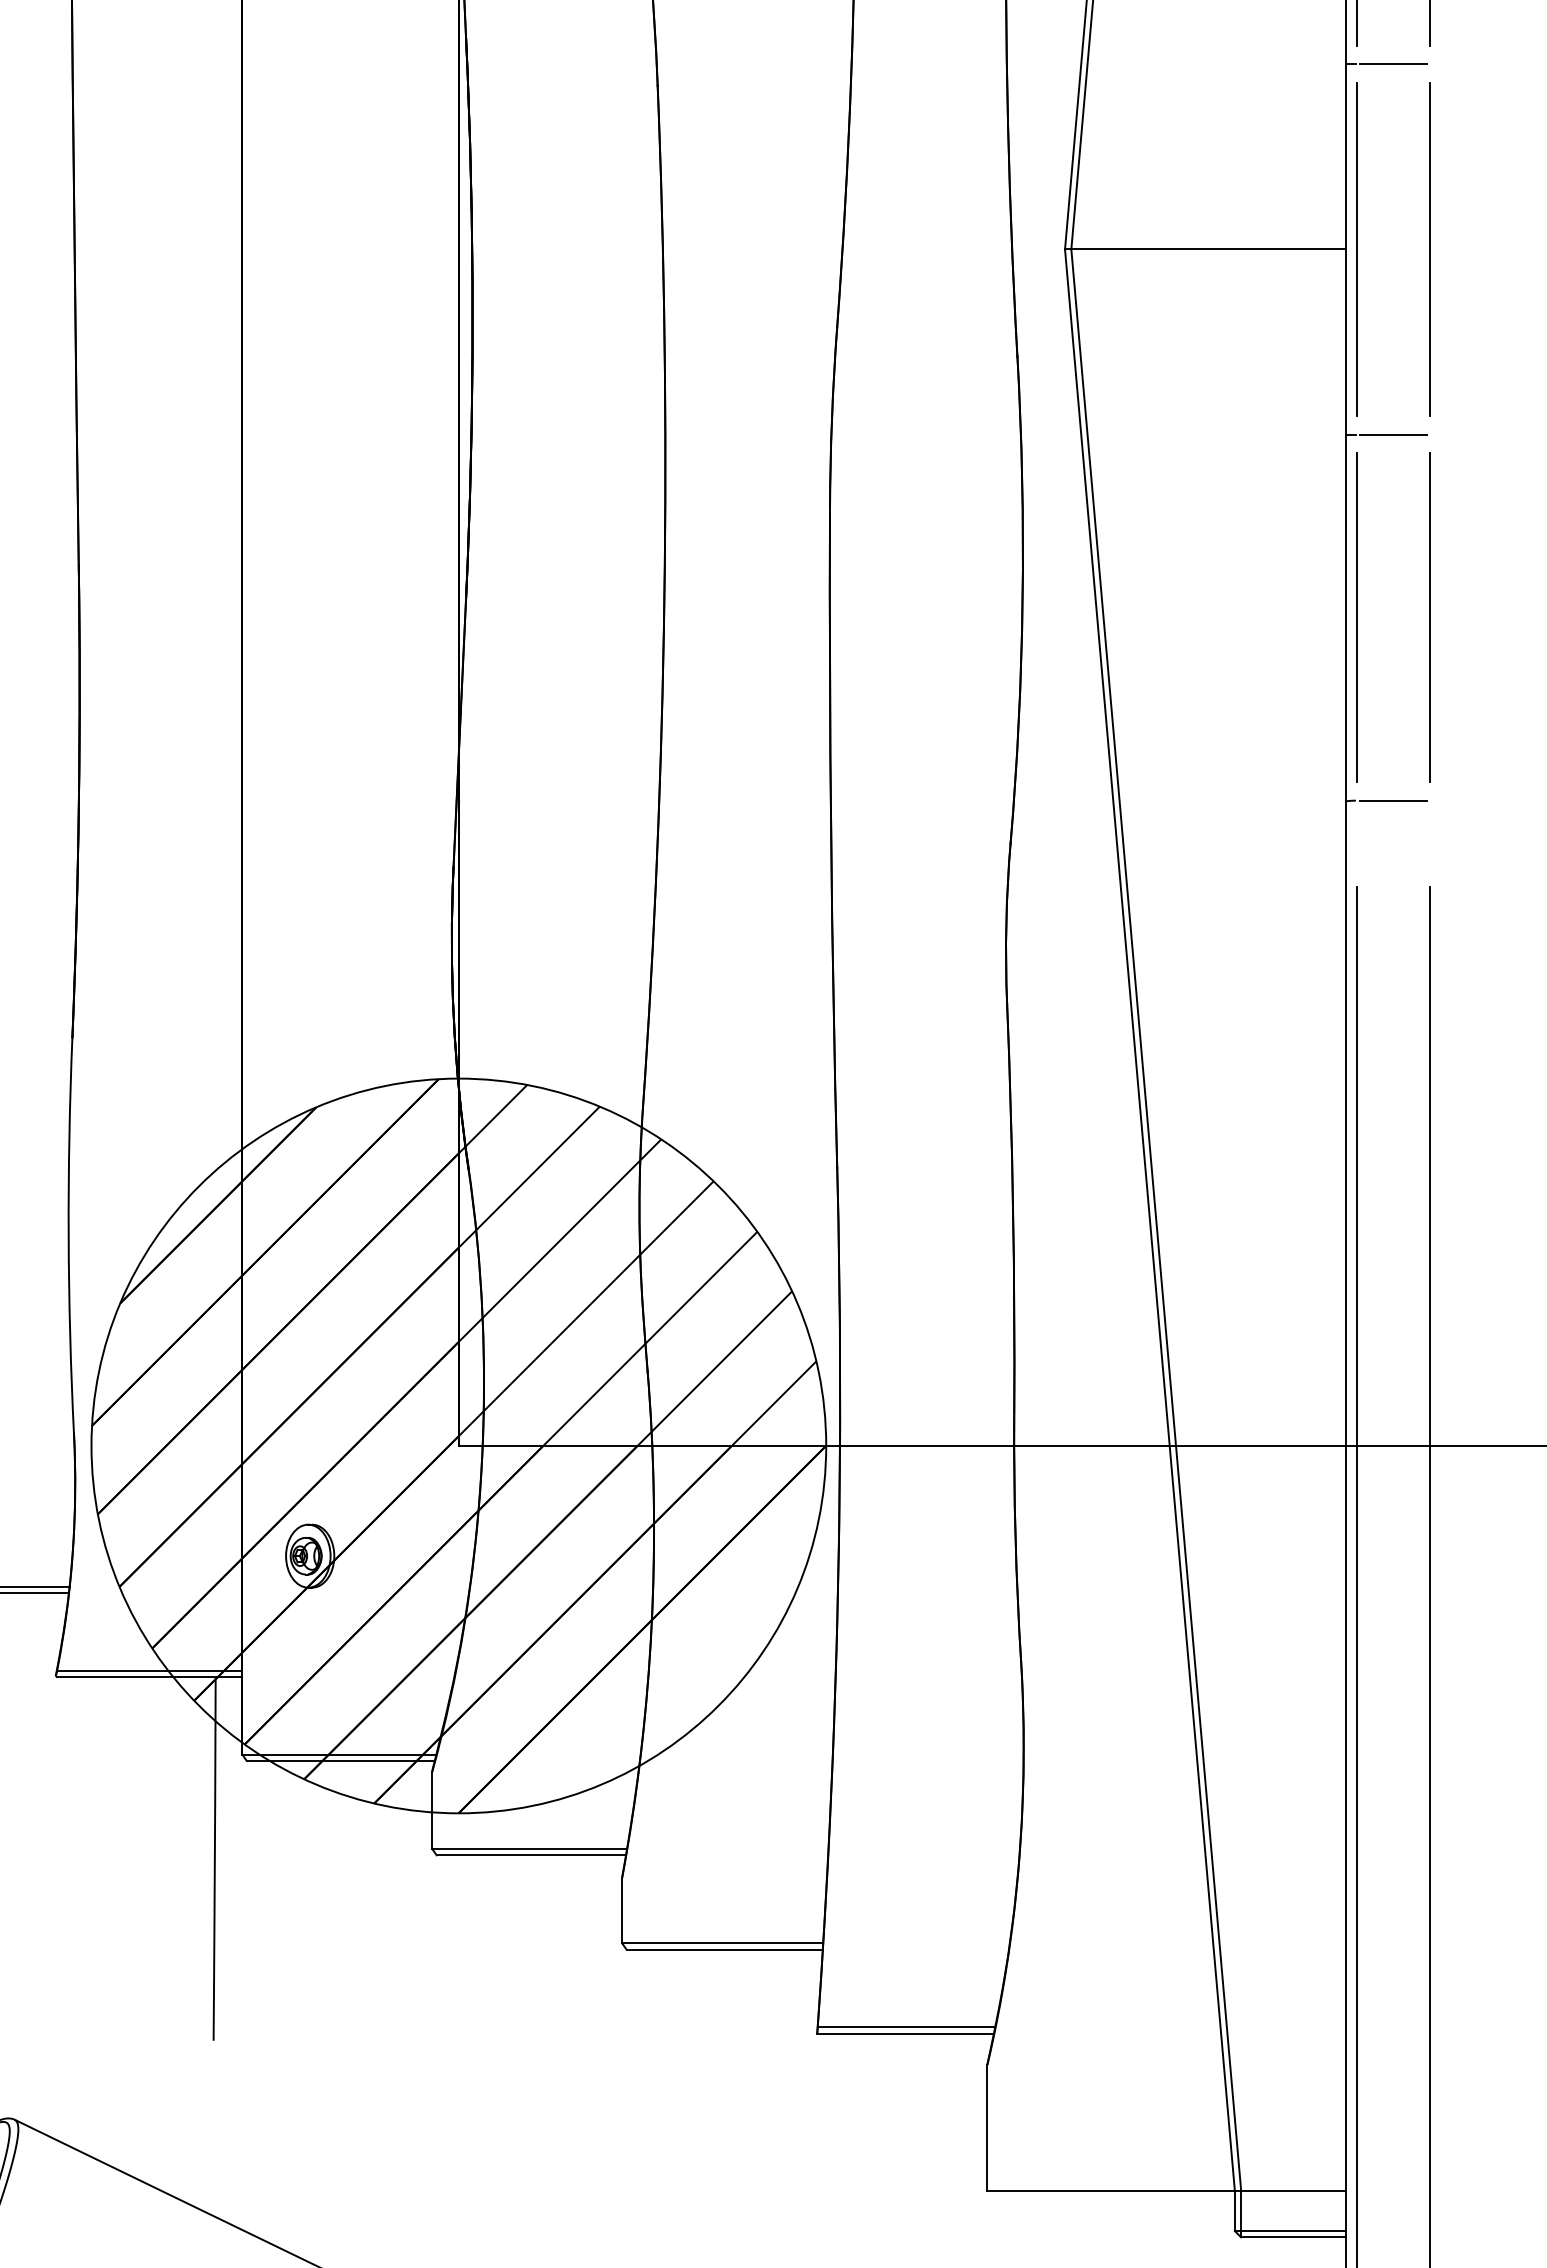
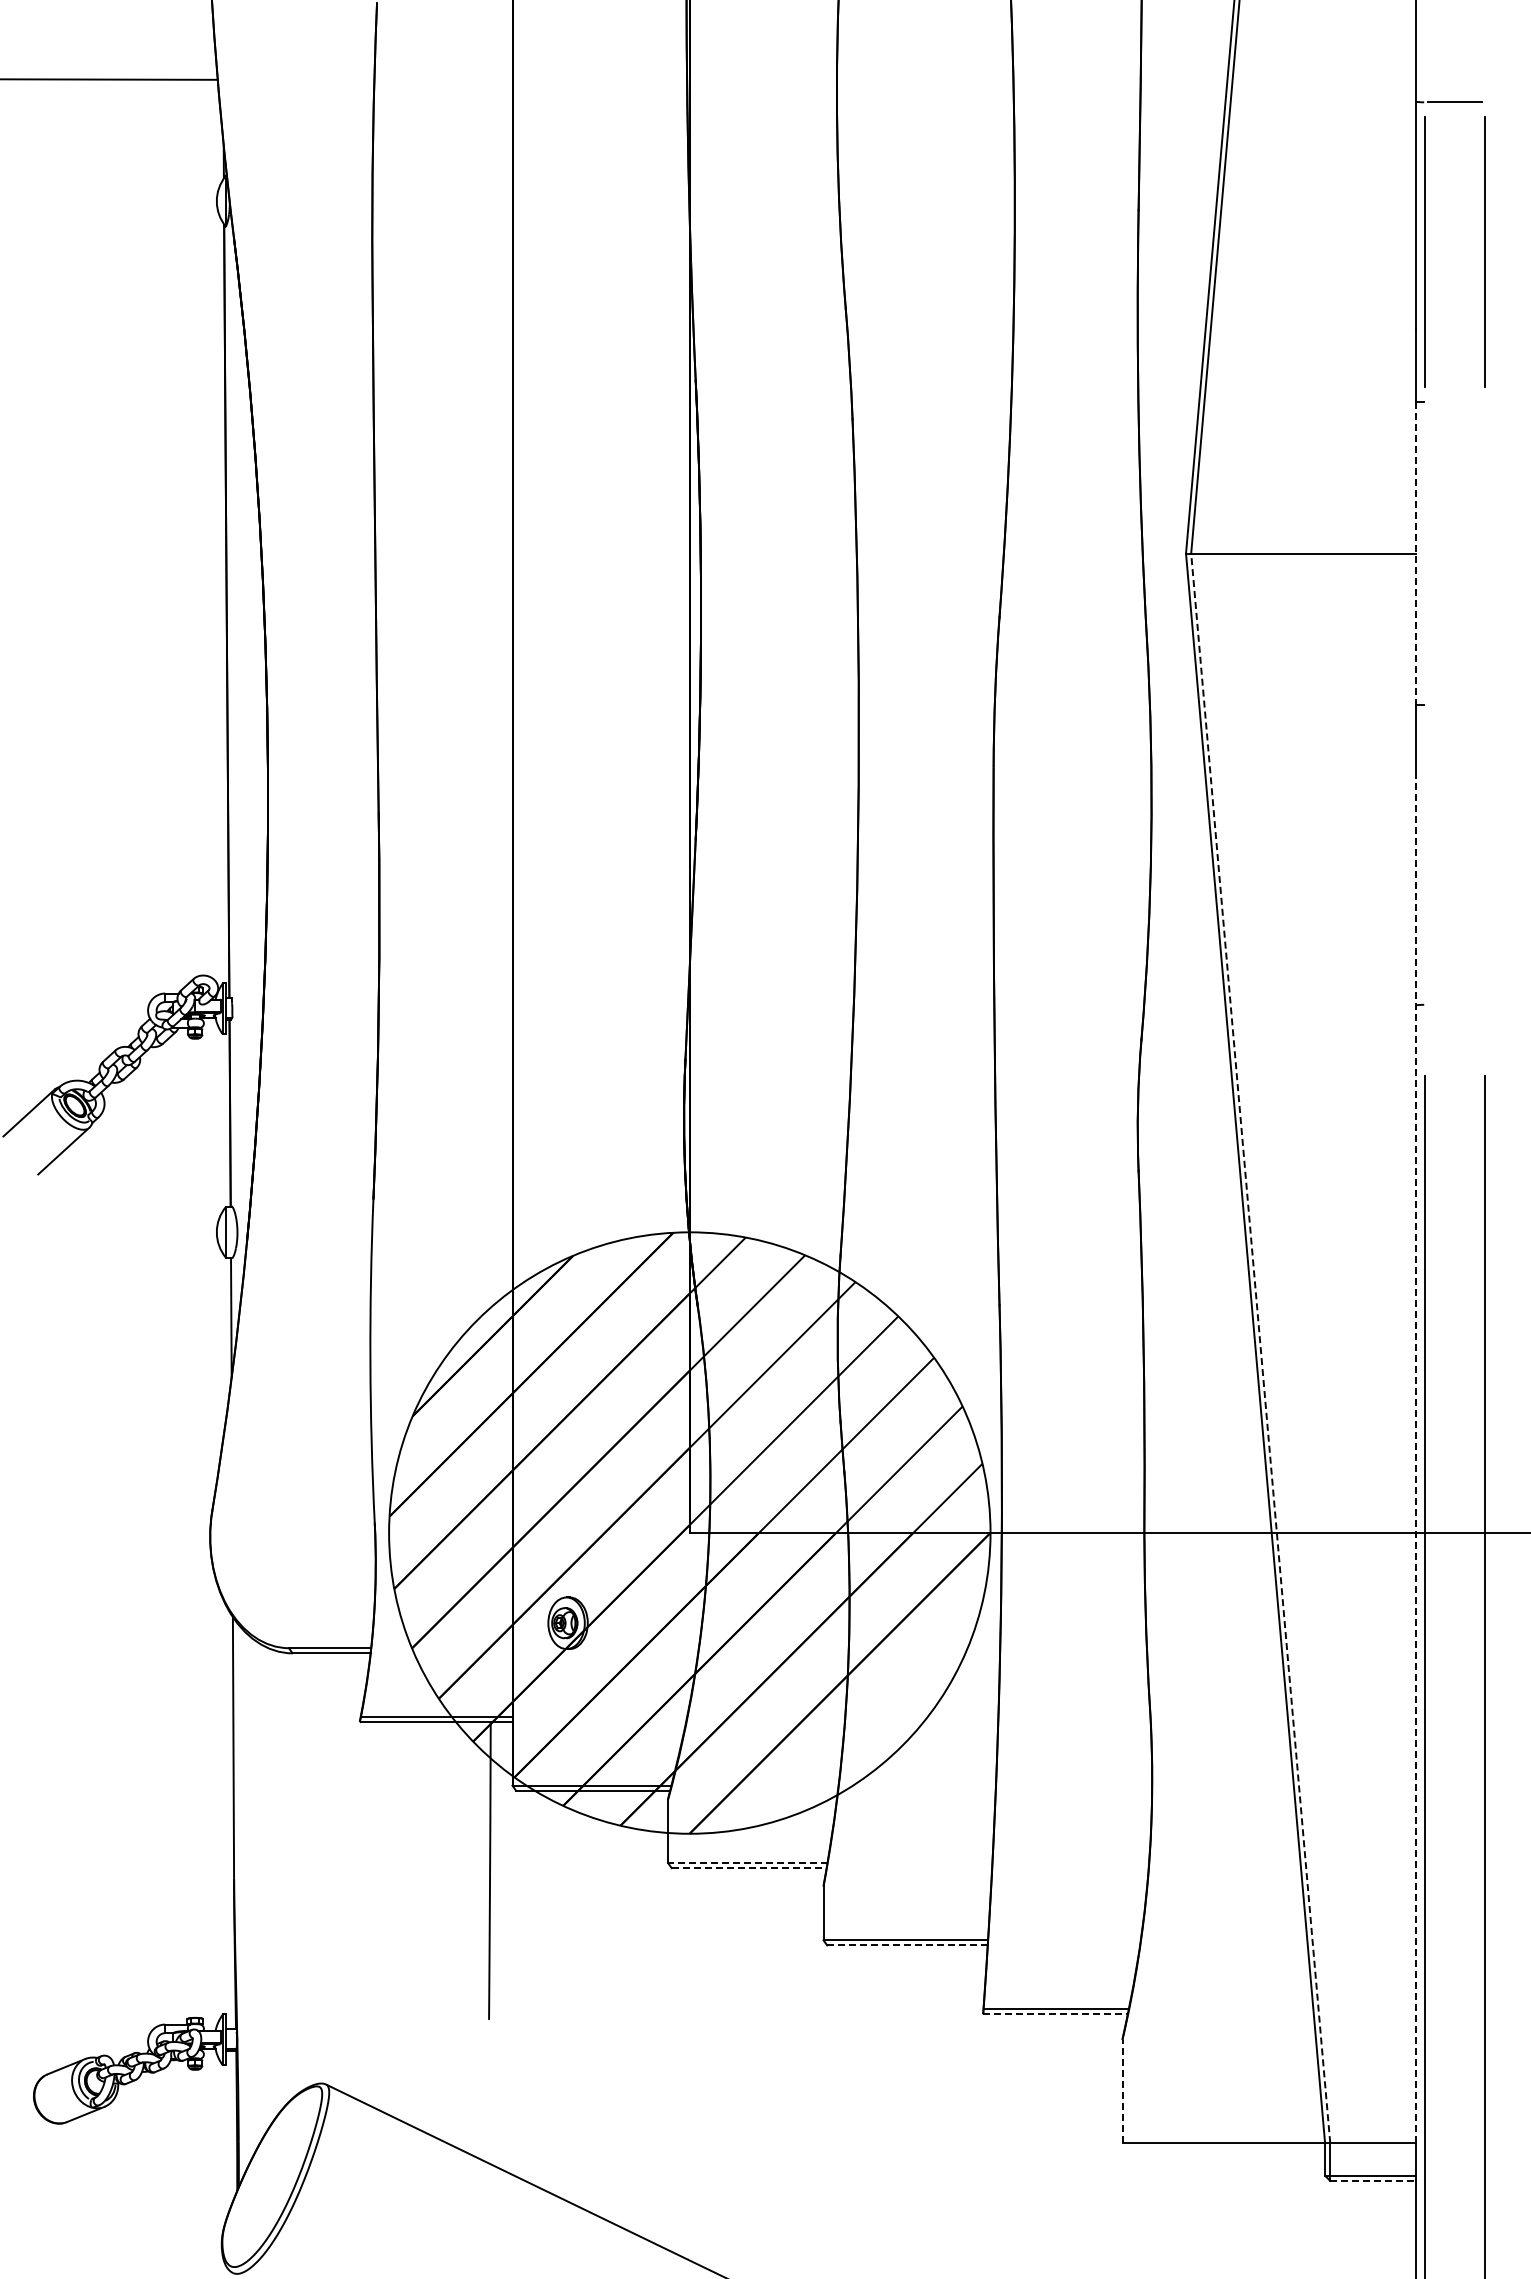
line: (1392, 63) -> (1454, 401), removed
line: (1346, 249) -> (1416, 553), solid -> dashed
line: (1356, 249) -> (1424, 553), removed
line: (1429, 249) -> (1484, 553), removed
line: (1392, 435) -> (1454, 705), removed
line: (1356, 617) -> (1424, 854), removed
line: (1429, 617) -> (1484, 854), removed
line: (1392, 800) -> (1454, 1004), removed
line: (1156, 1220) -> (1260, 1348), solid -> dashed
line: (1346, 1356) -> (1416, 1459), solid -> dashed
line: (529, 1848) -> (747, 1862), solid -> dashed
line: (531, 1855) -> (749, 1868), solid -> dashed
line: (726, 1949) -> (908, 1945), solid -> dashed
line: (905, 2034) -> (1055, 2014), solid -> dashed
line: (987, 2128) -> (1122, 2091), solid -> dashed
line: (1294, 2236) -> (1373, 2180), solid -> dashed

